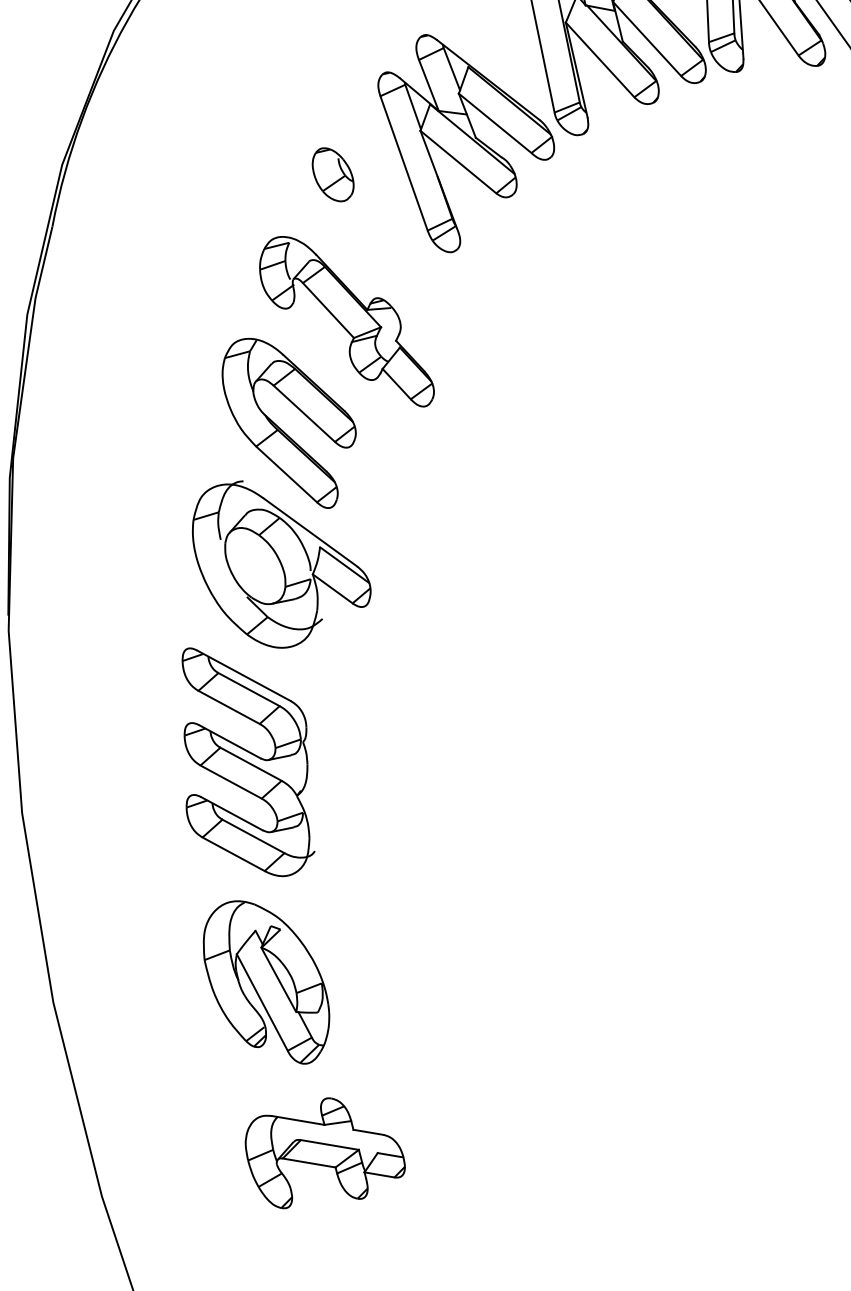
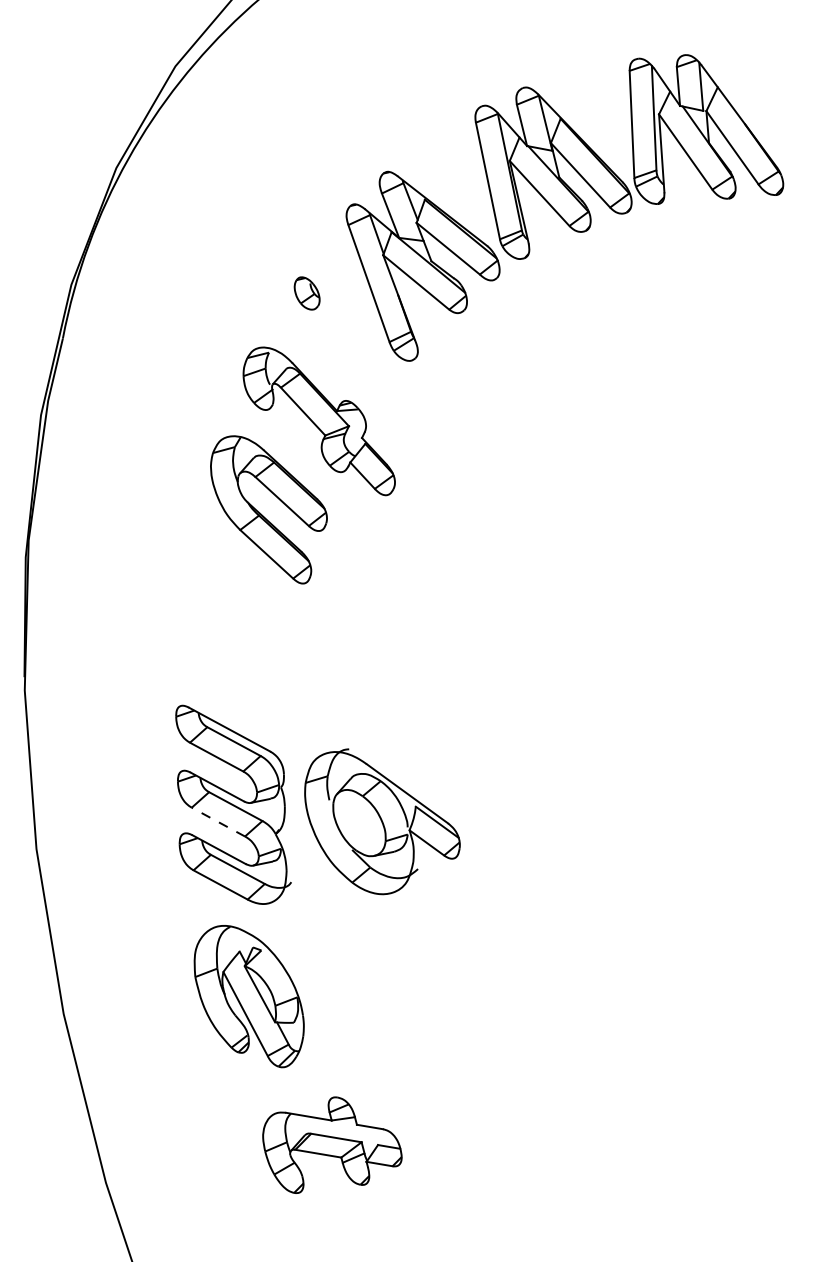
part: (332, 174) -> (306, 293), size x0.7
part: (281, 564) -> (382, 821), moved
line: (230, 781) -> (217, 821), solid -> dashed
part: (325, 1152) -> (332, 1144), moved

